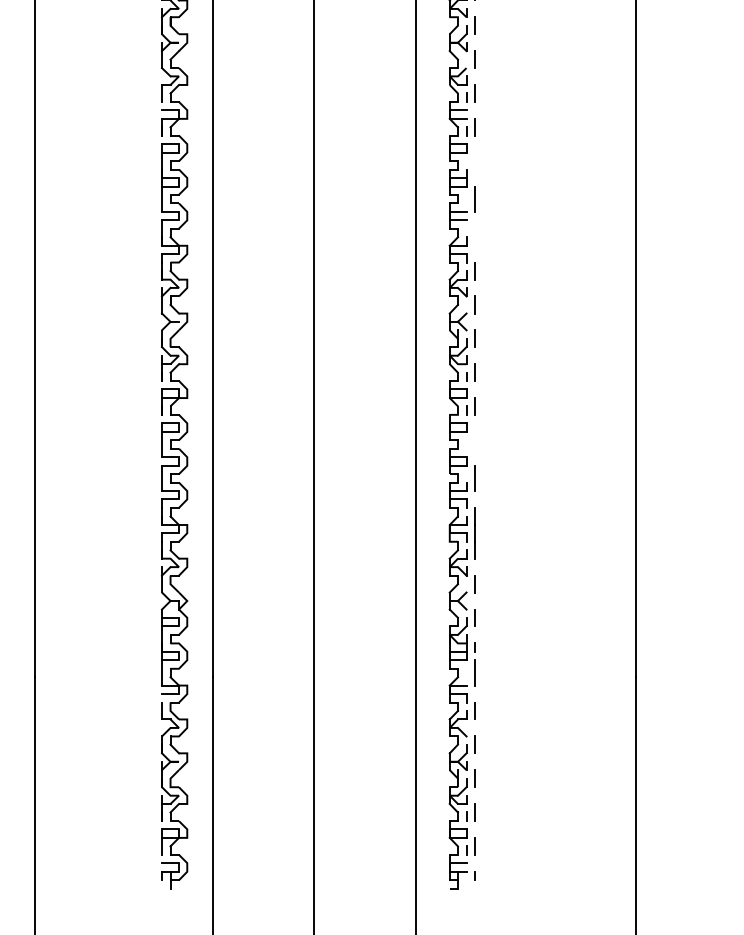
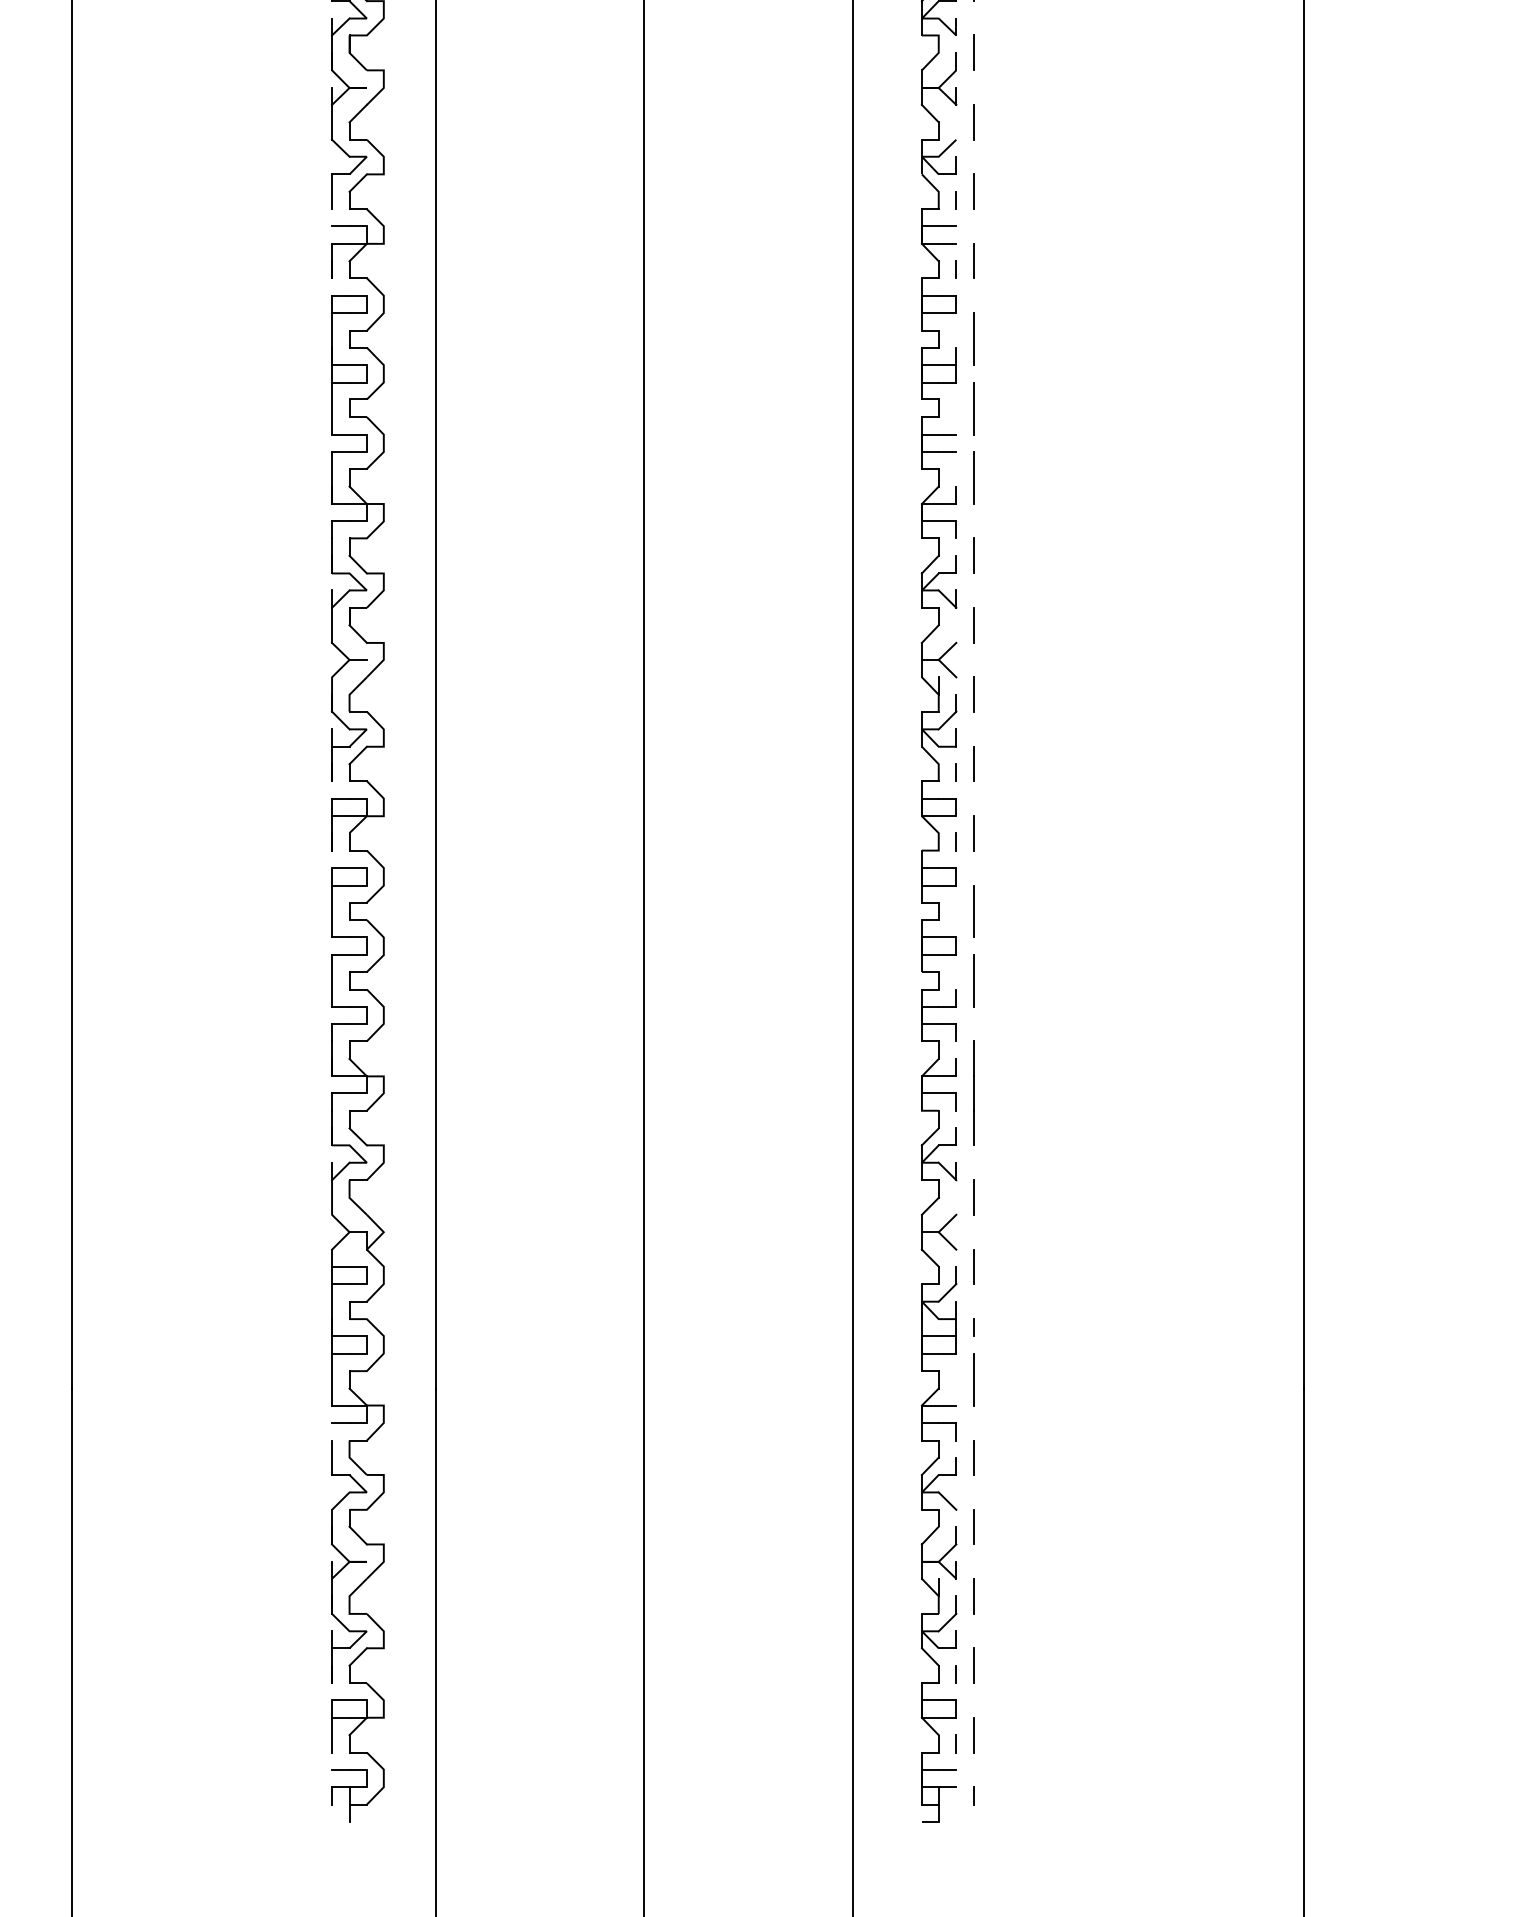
line: (475, 165) -> (974, 339), added
line: (475, 232) -> (974, 476), added
line: (475, 444) -> (974, 911), added

